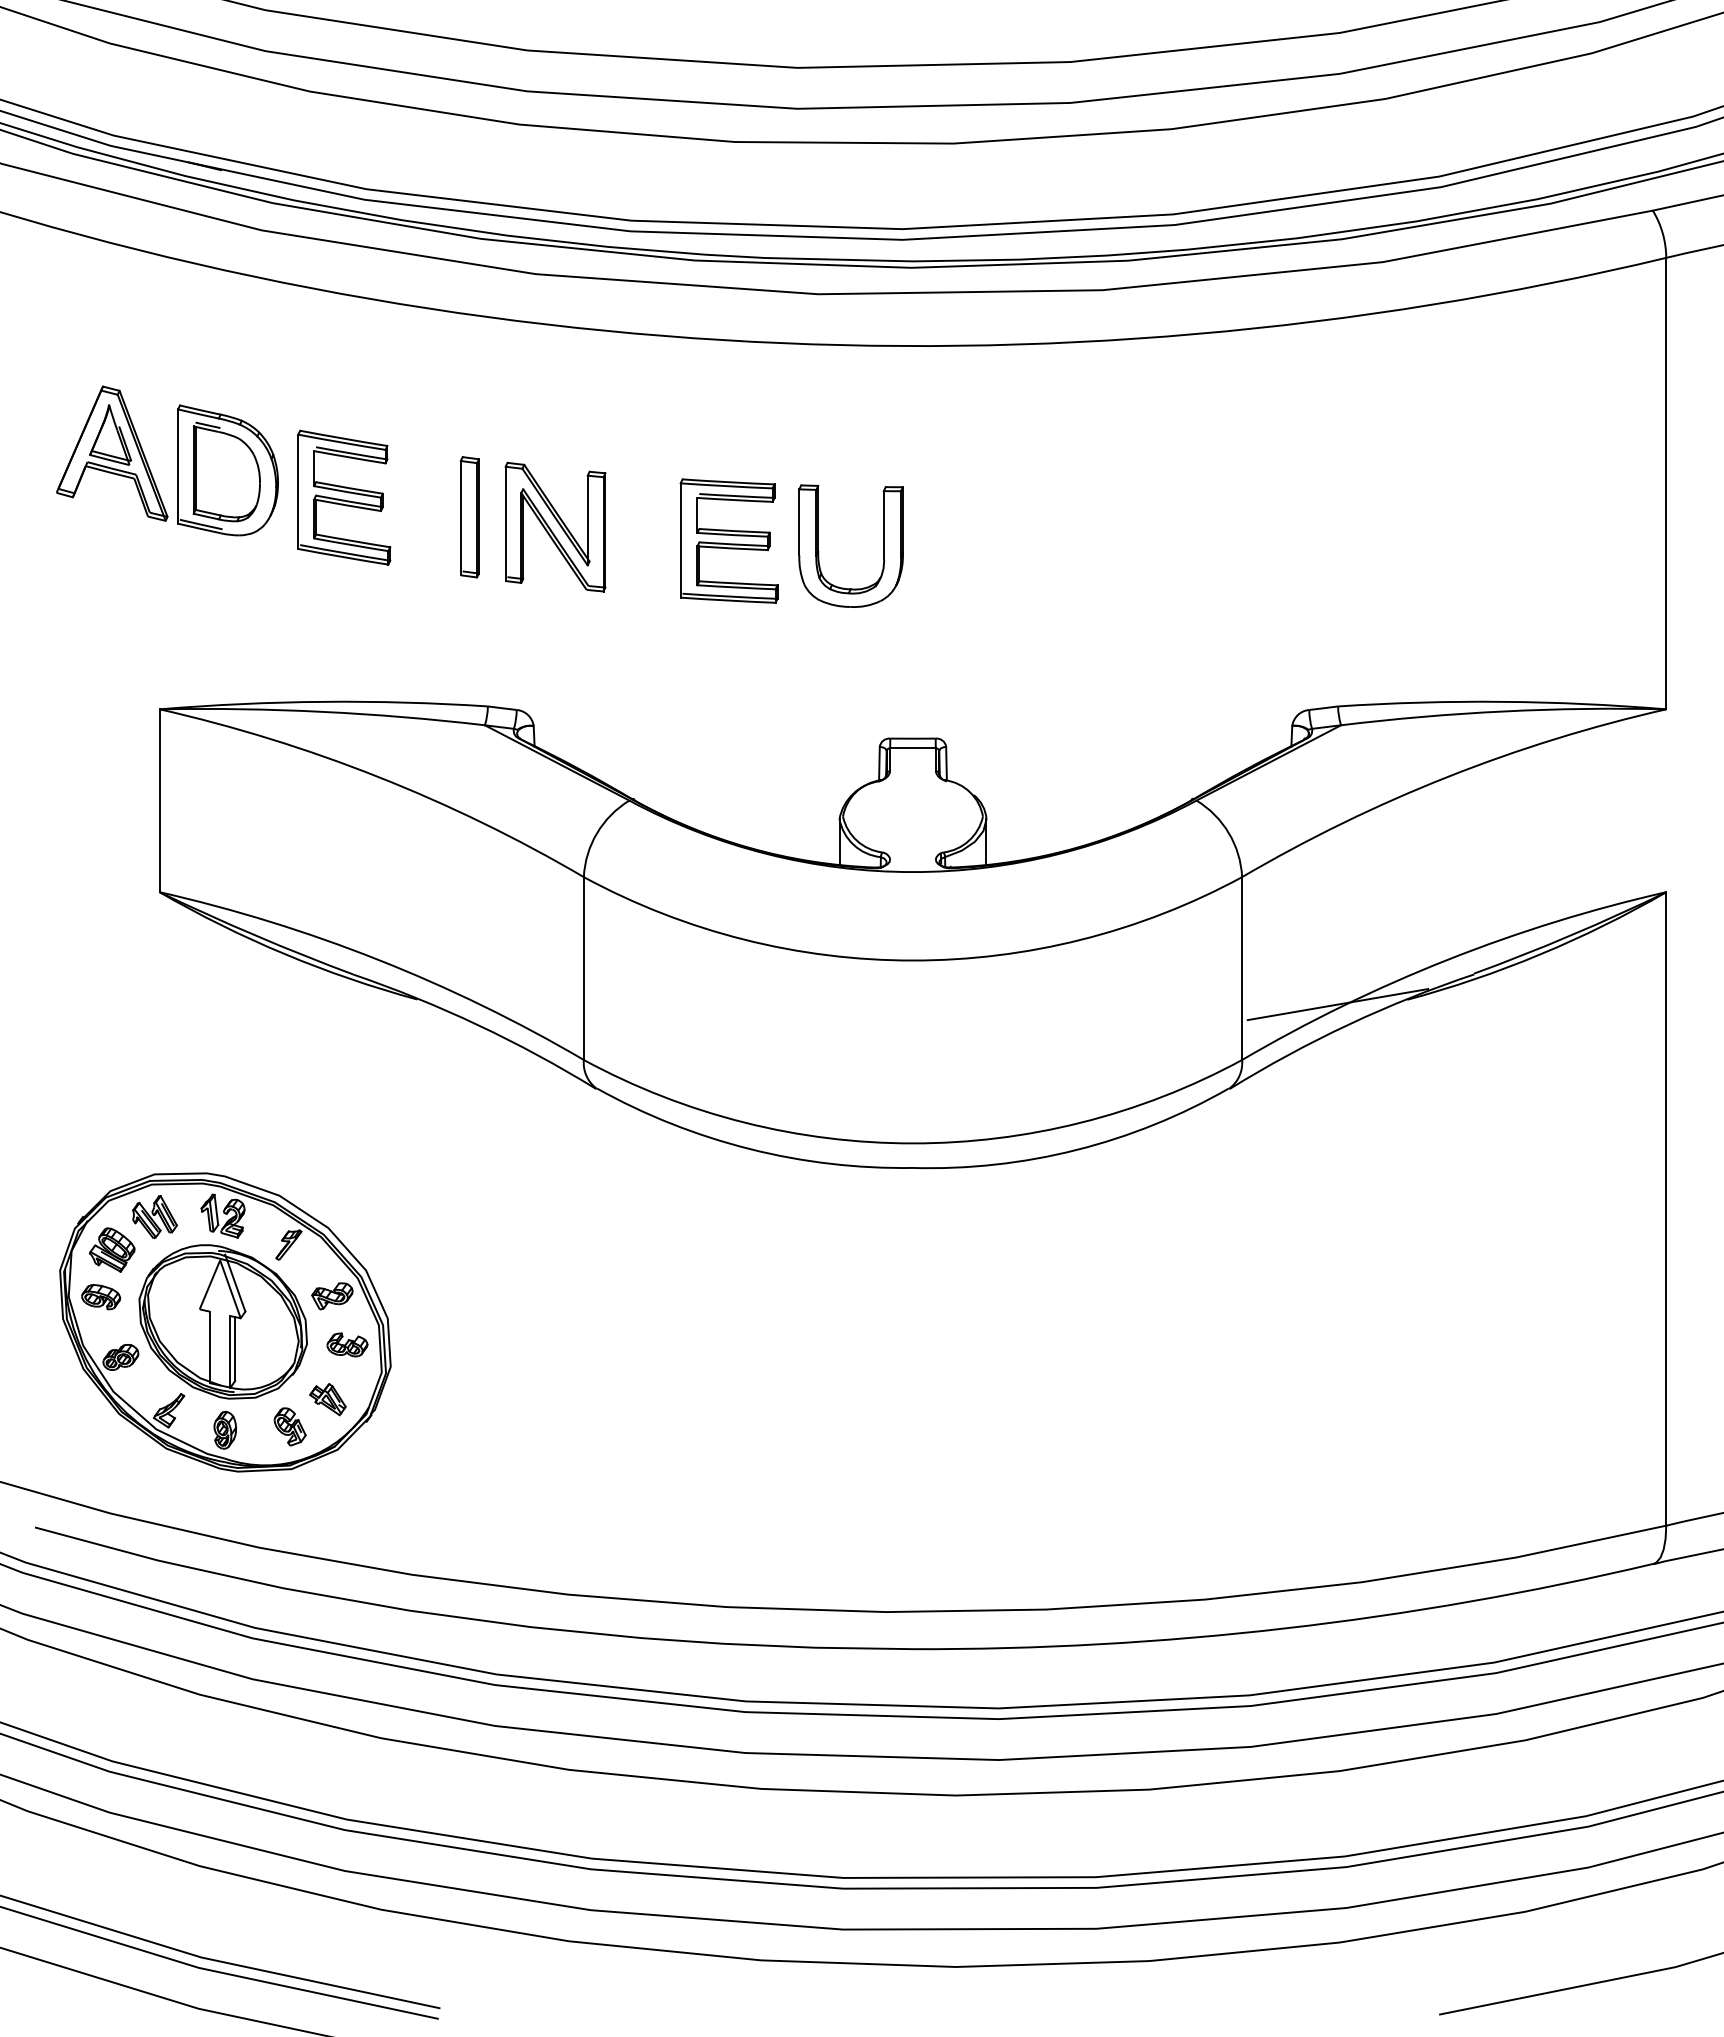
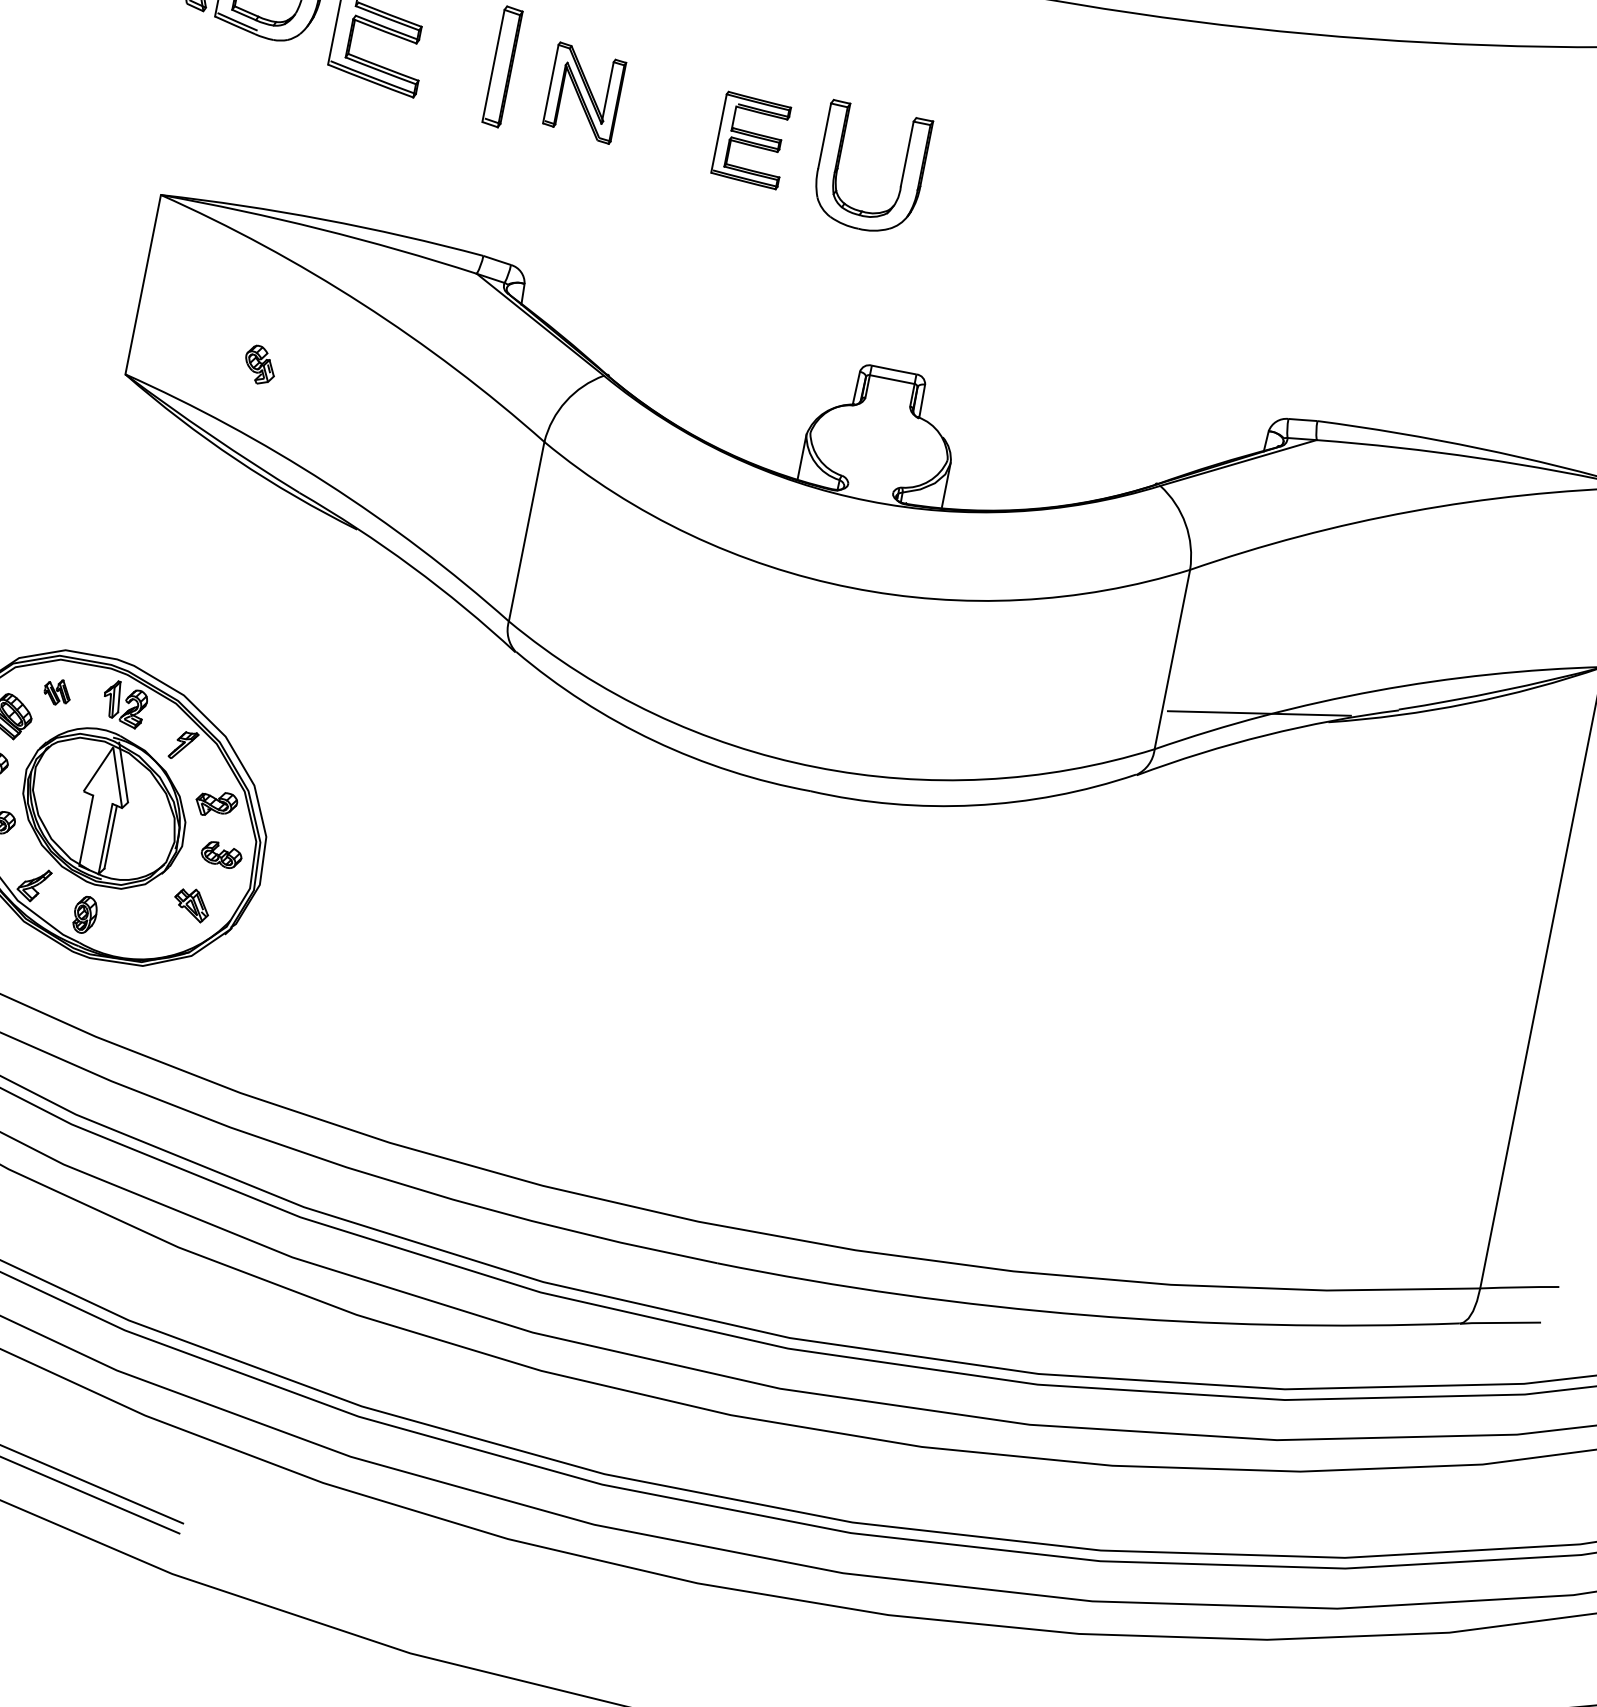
part: (555, 526) -> (584, 92), size x0.7
part: (728, 540) -> (751, 139), size x0.7
part: (154, 1217) -> (57, 692), size x0.6
part: (289, 1426) -> (259, 364), moved

